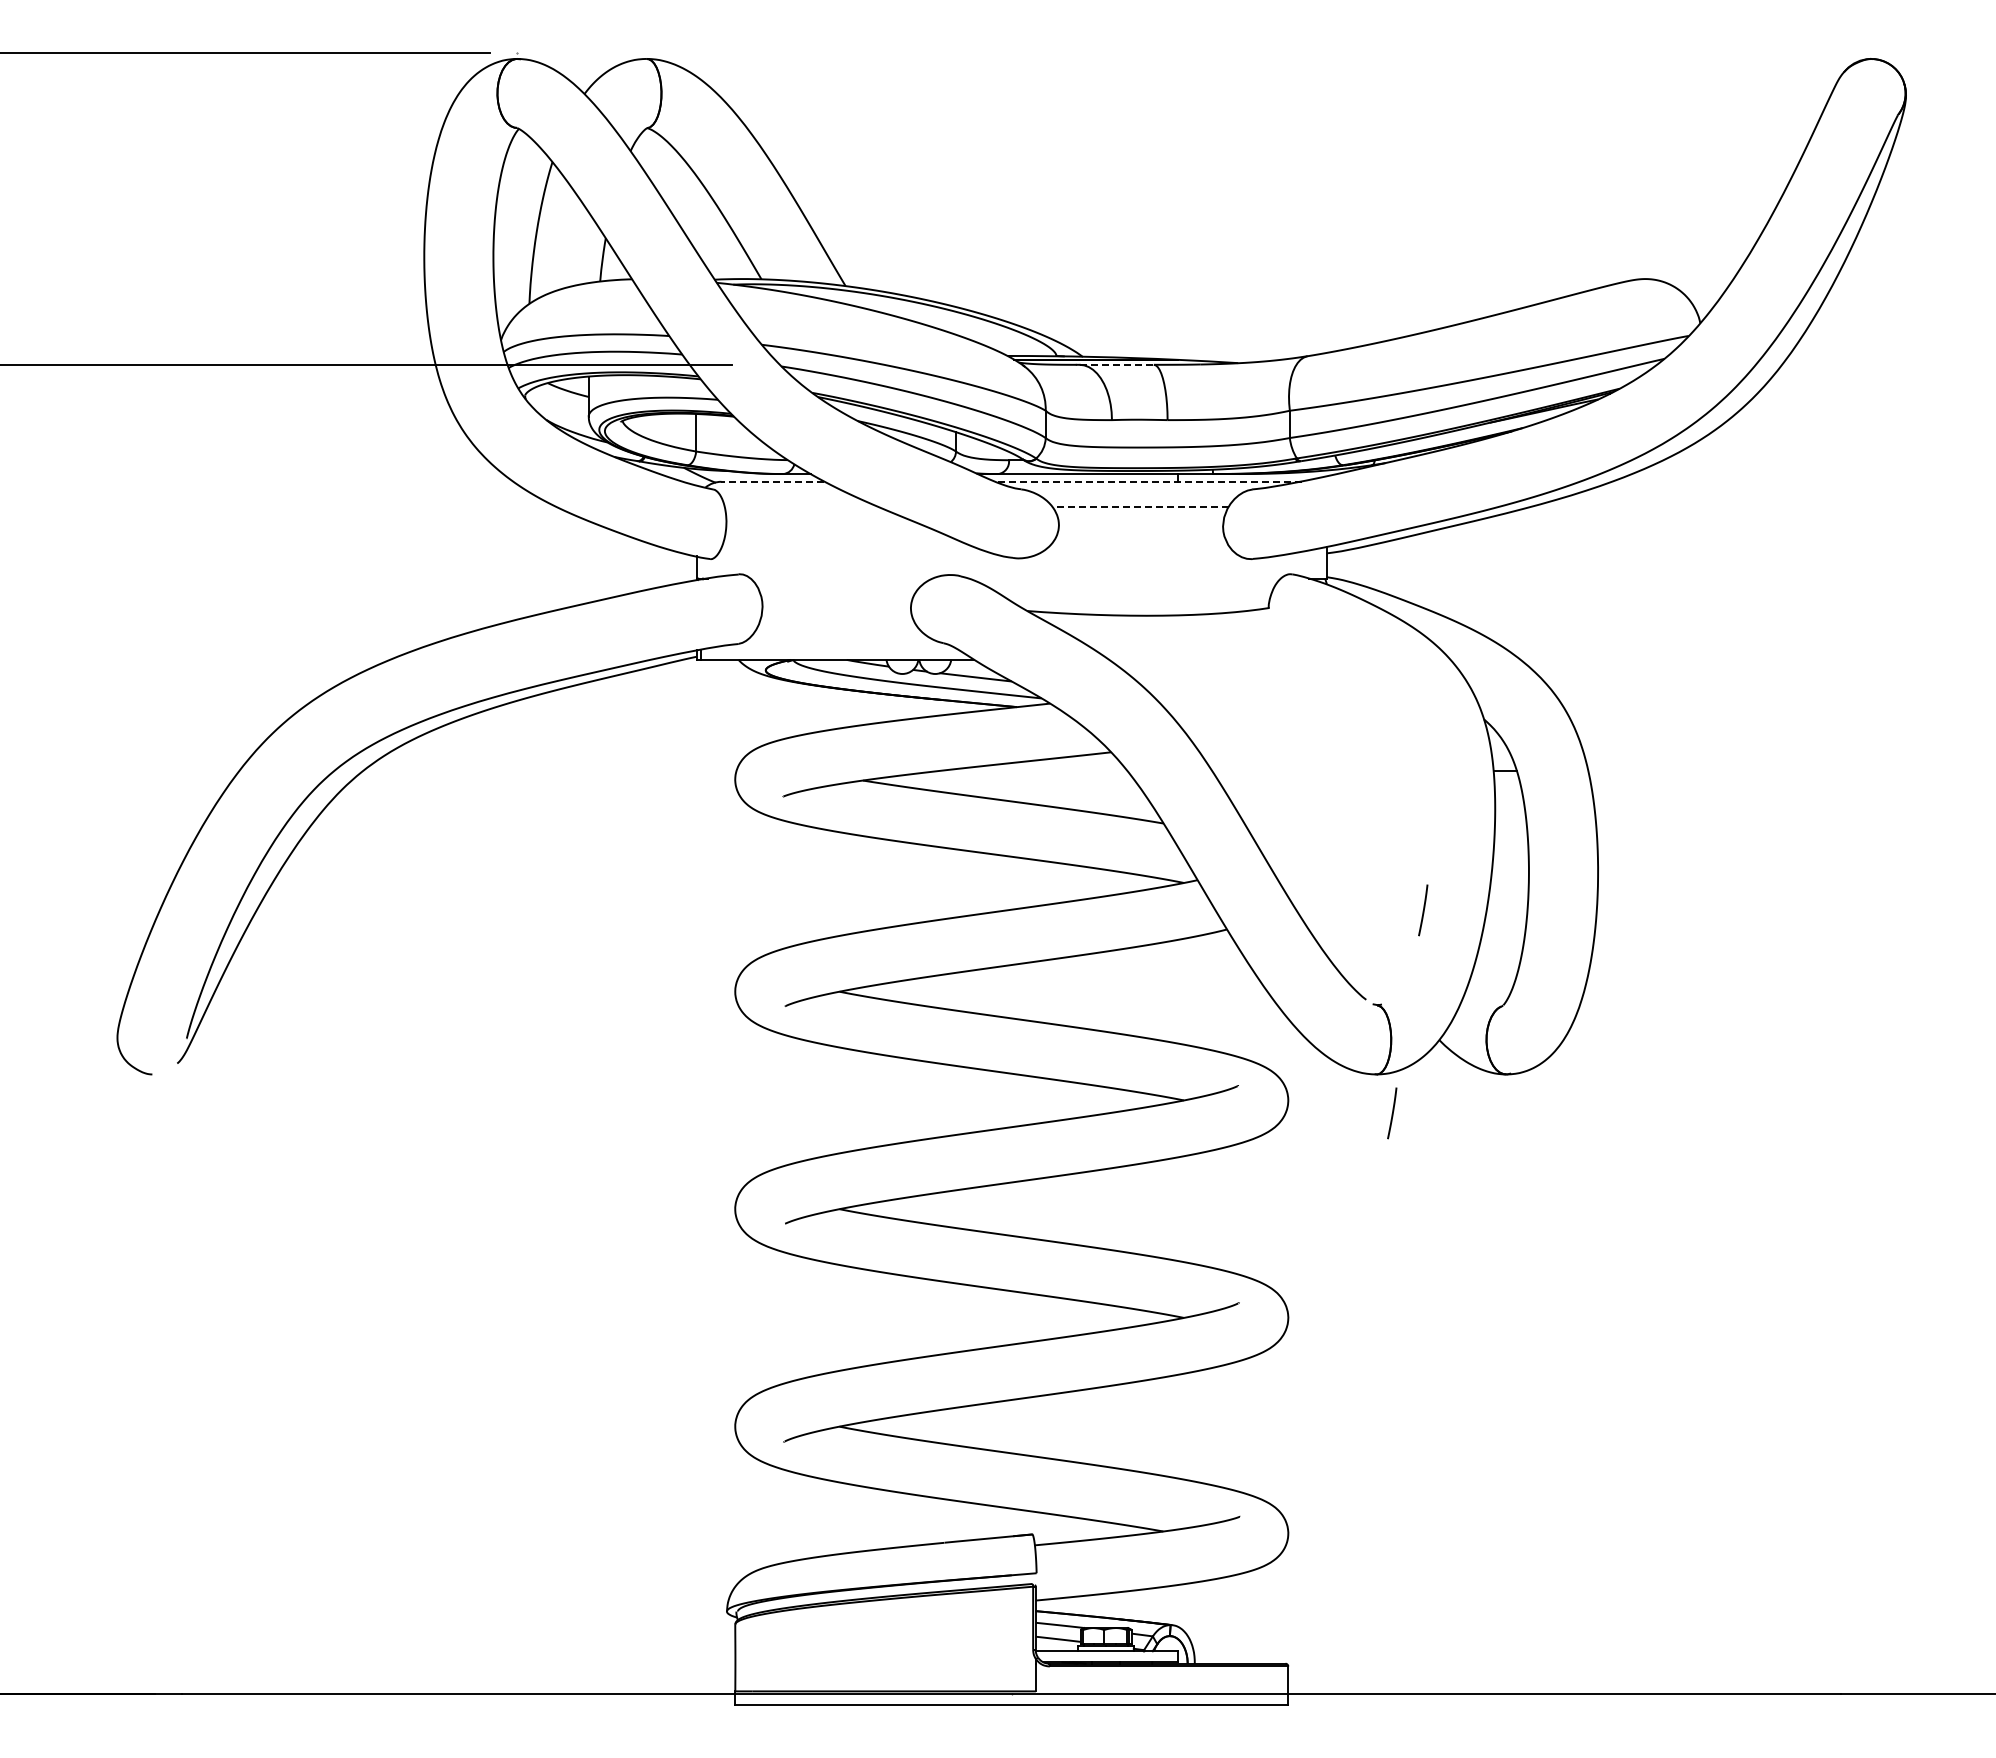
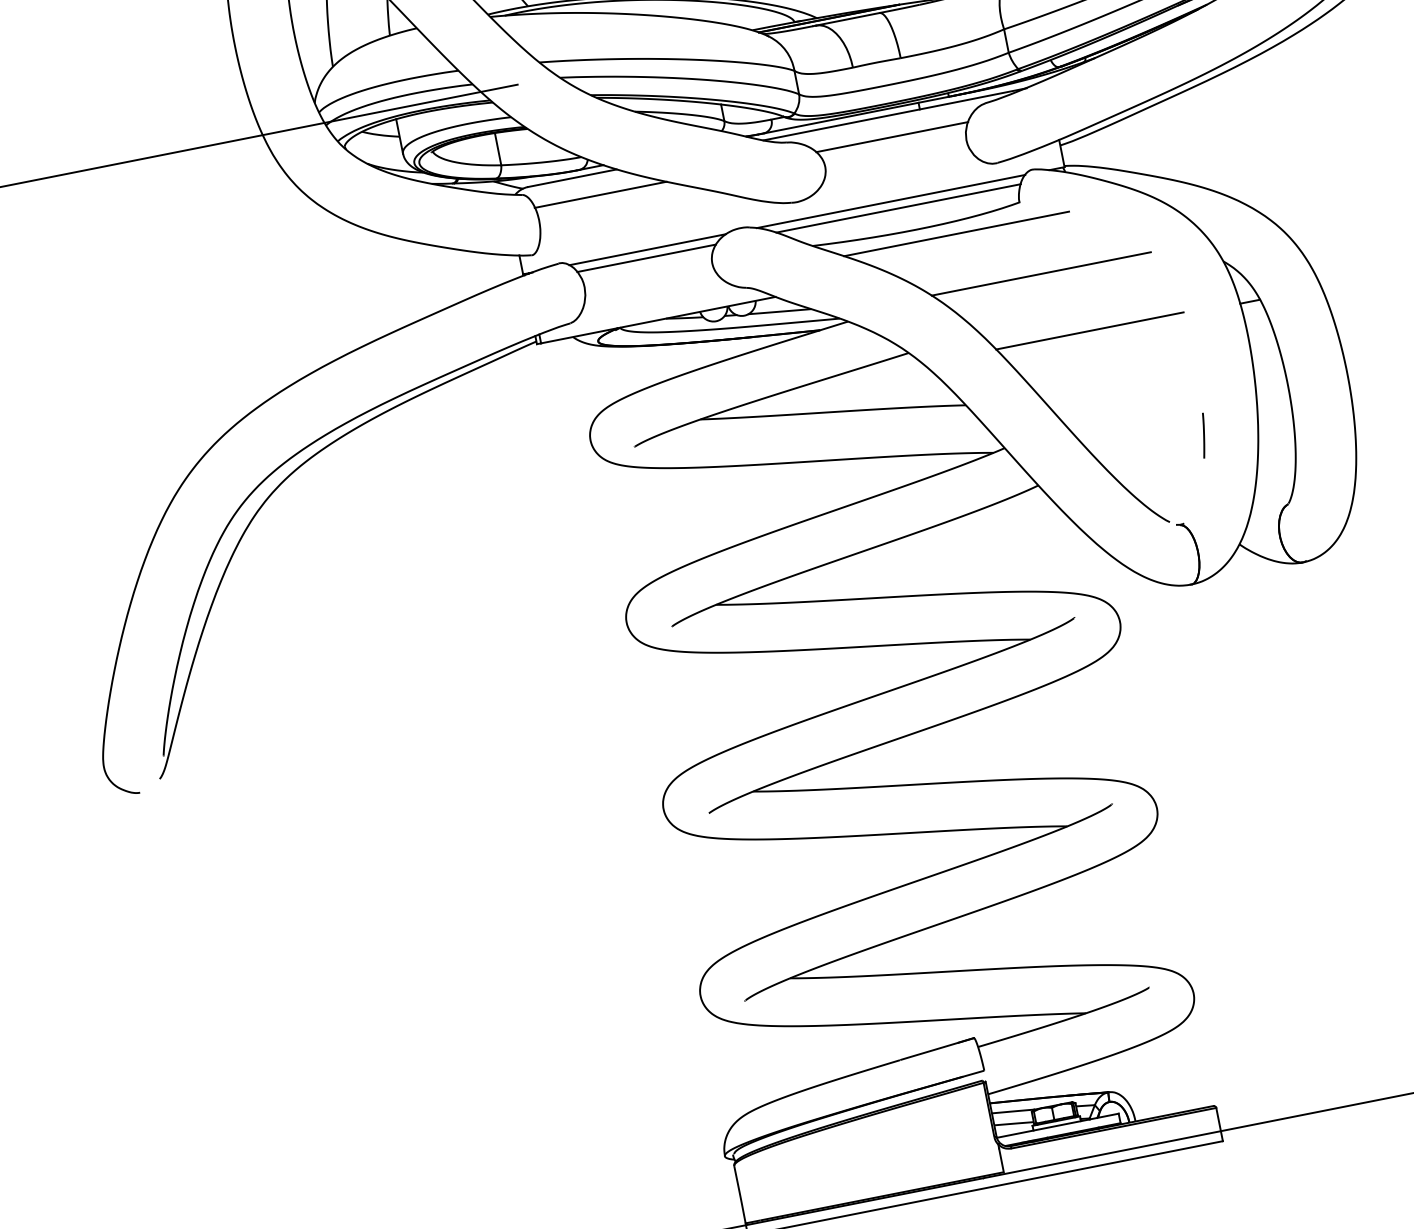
line: (1117, 364) -> (848, 18), dashed -> solid
line: (772, 481) -> (571, 178), dashed -> solid
line: (1148, 481) -> (894, 114), dashed -> solid
line: (800, 506) -> (600, 194), added
line: (1140, 506) -> (892, 136), dashed -> solid
line: (841, 578) -> (647, 249), added
line: (1124, 578) -> (890, 201), added
line: (838, 587) -> (646, 257), added
line: (1131, 587) -> (898, 208), added
line: (1191, 629) -> (956, 233), added
line: (1276, 693) -> (1040, 274), added
line: (1319, 767) -> (1090, 330), added
line: (1392, 1113) -> (1211, 615), removed

